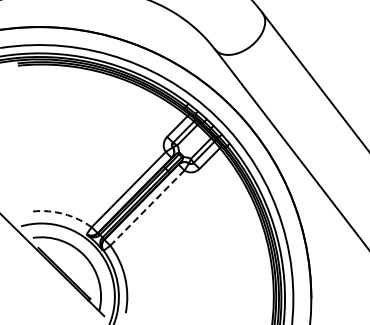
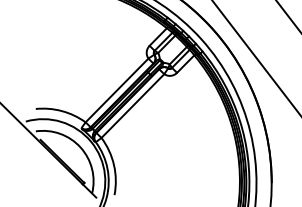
line: (147, 208) -> (132, 106), dashed -> solid
arc: (63, 213) -> (61, 110), dashed -> solid

